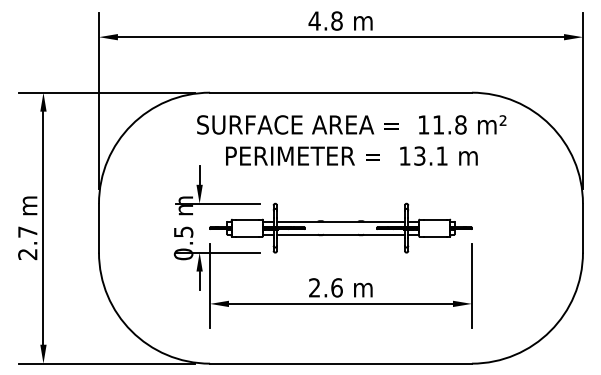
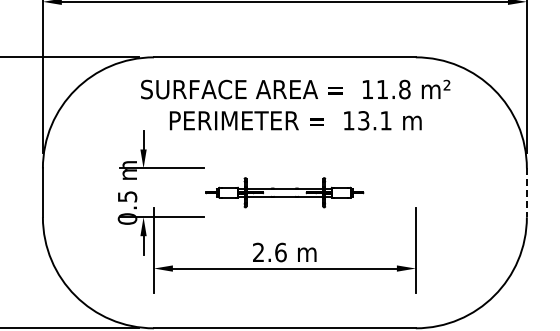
part: (340, 227) -> (284, 192), size x0.6
line: (582, 228) -> (526, 193), solid -> dashed

